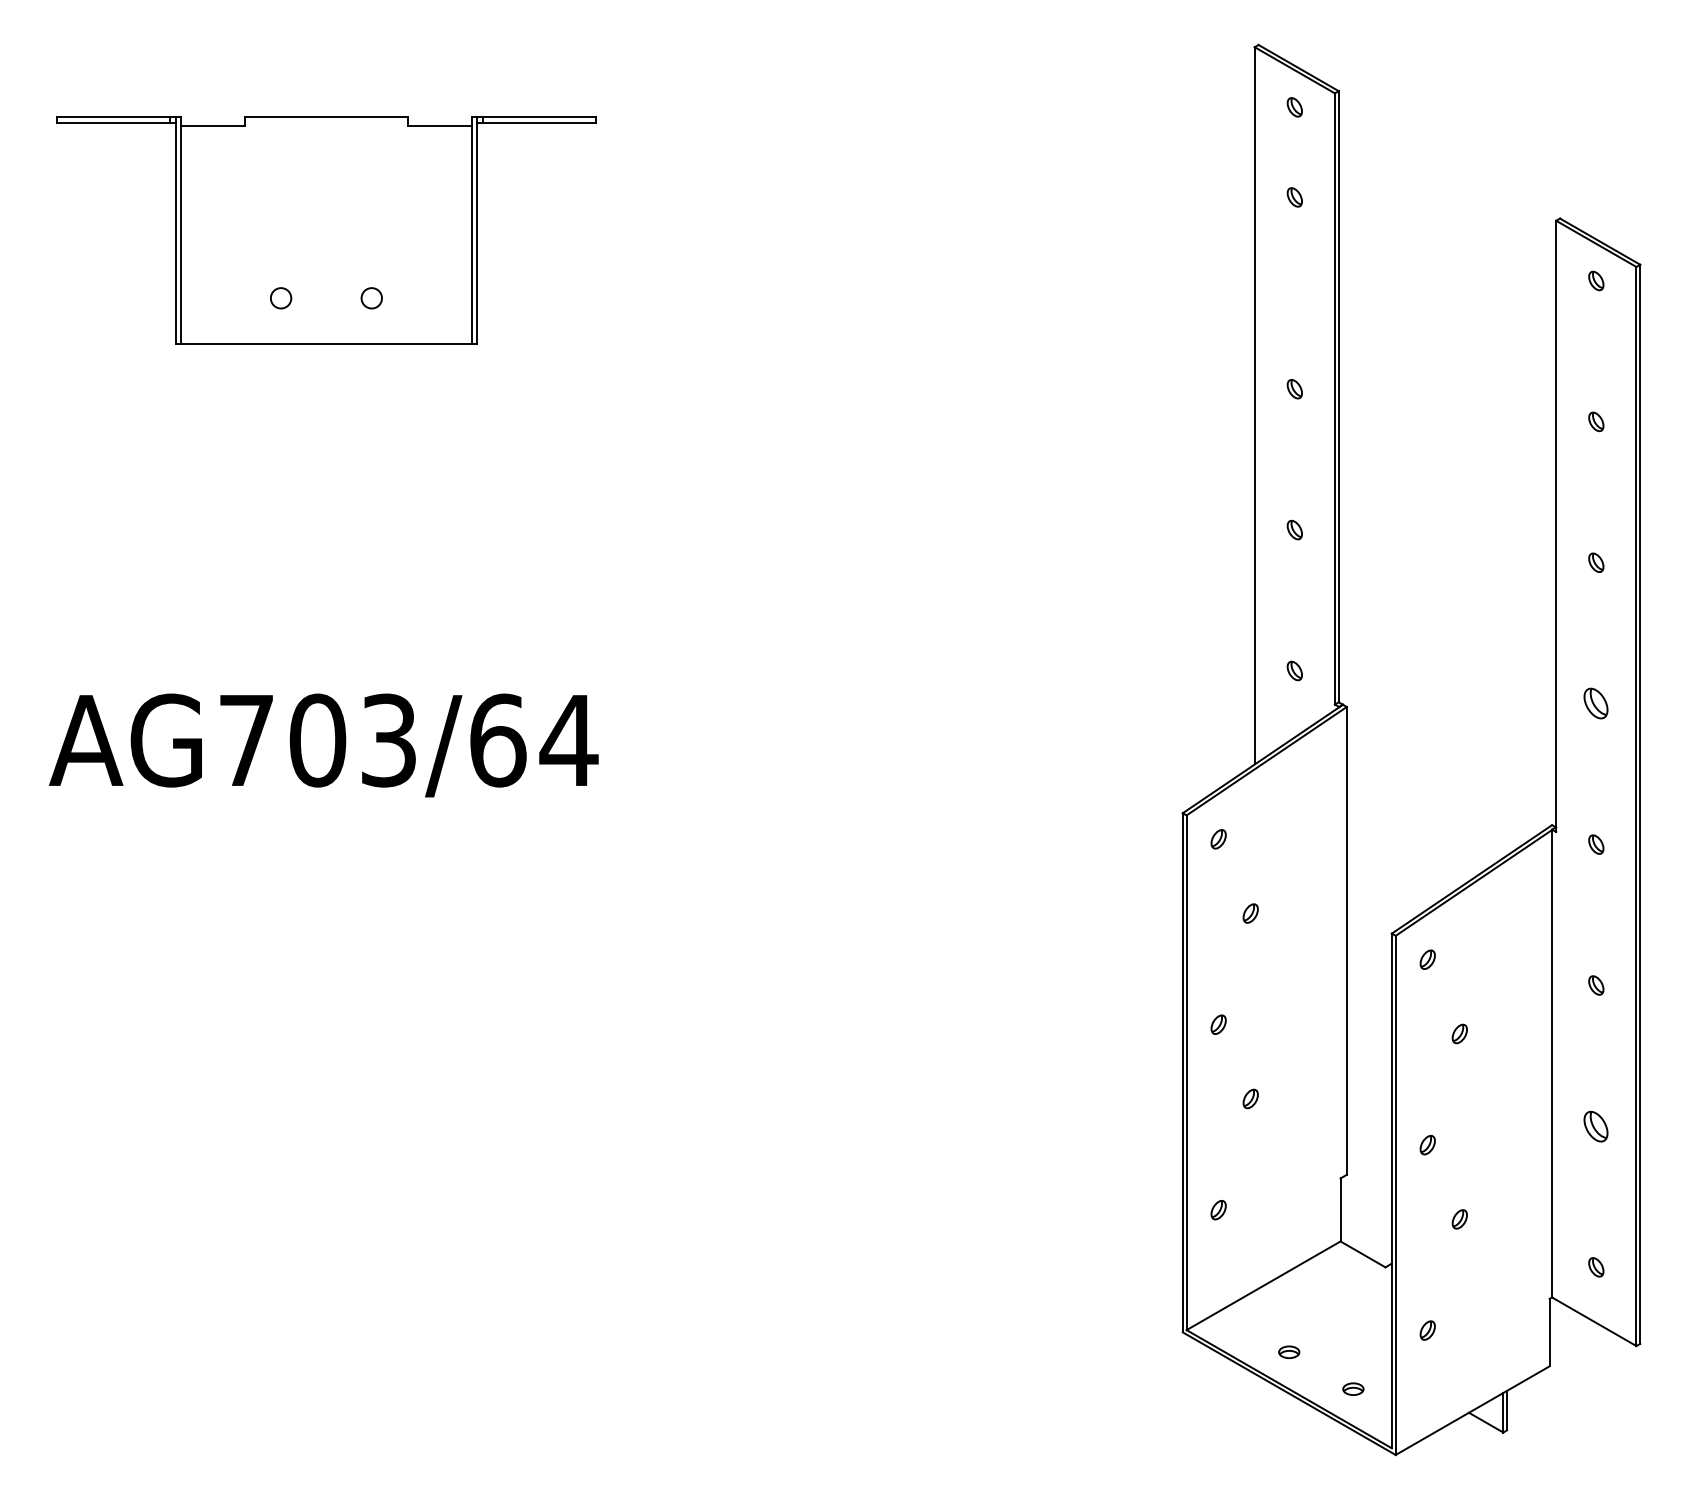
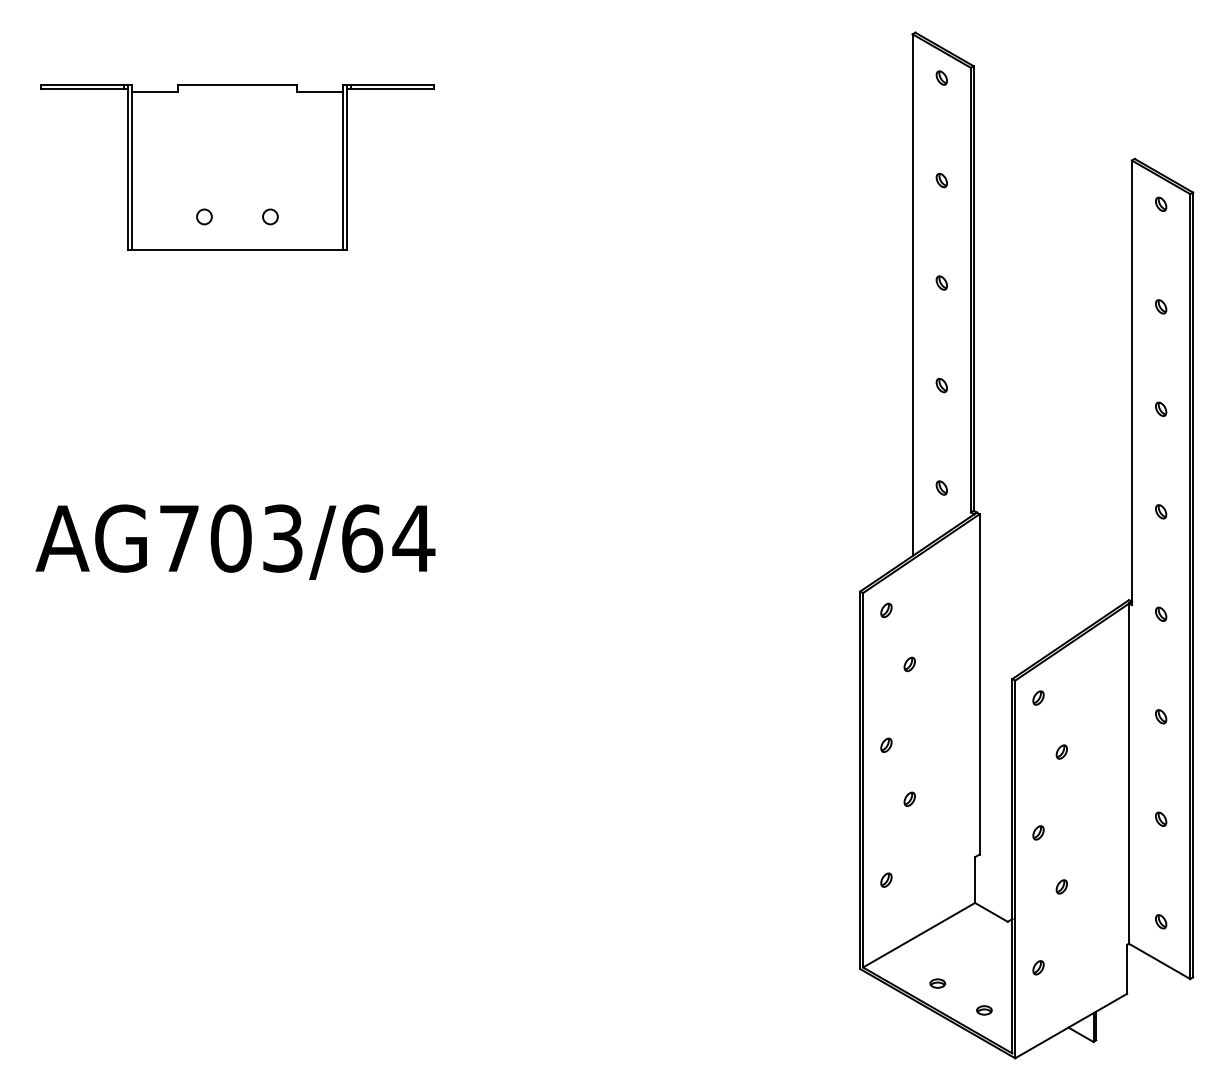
part: (1294, 197) -> (941, 180), moved
part: (1596, 703) -> (1161, 511), size x0.62
part: (1596, 1125) -> (1161, 818), size x0.62

